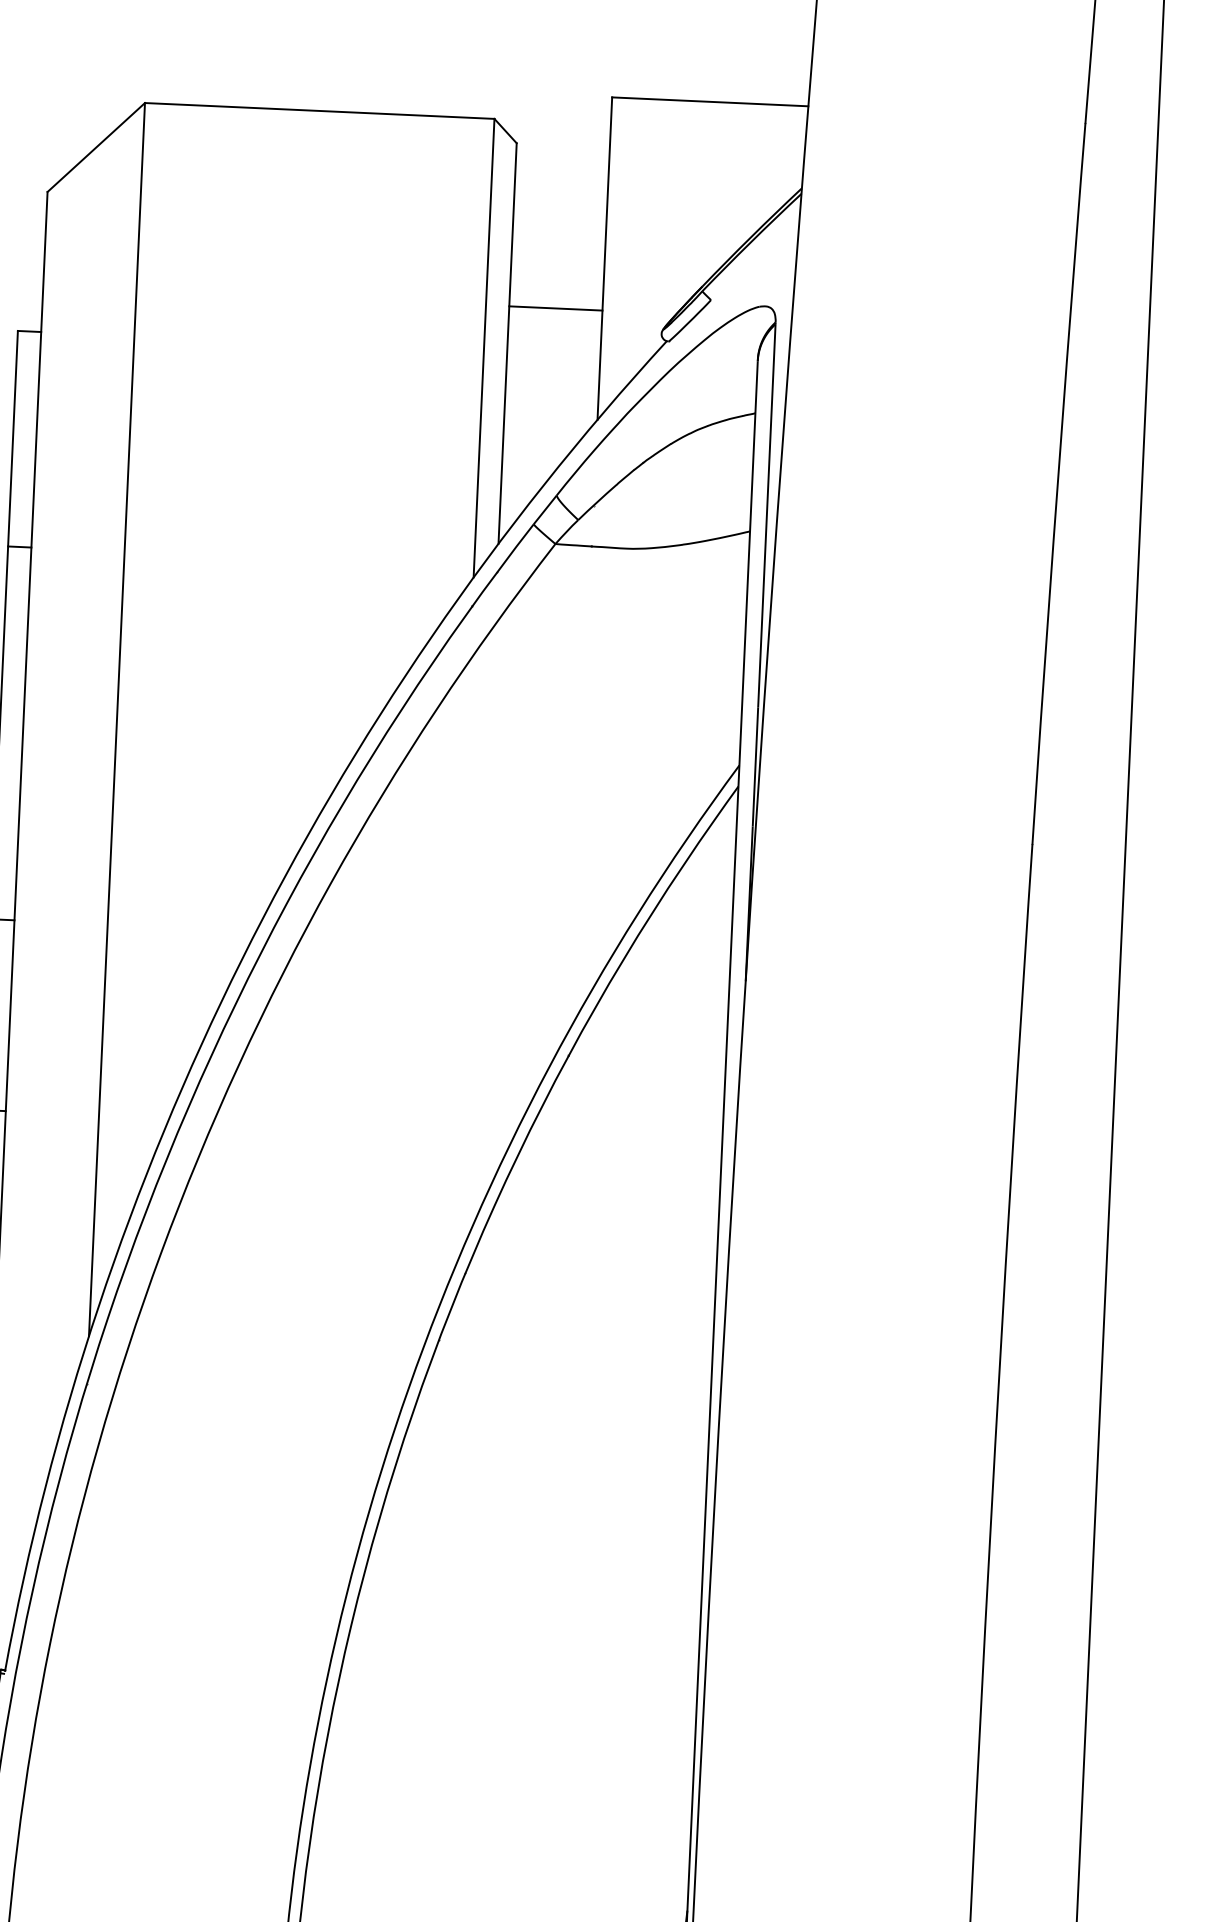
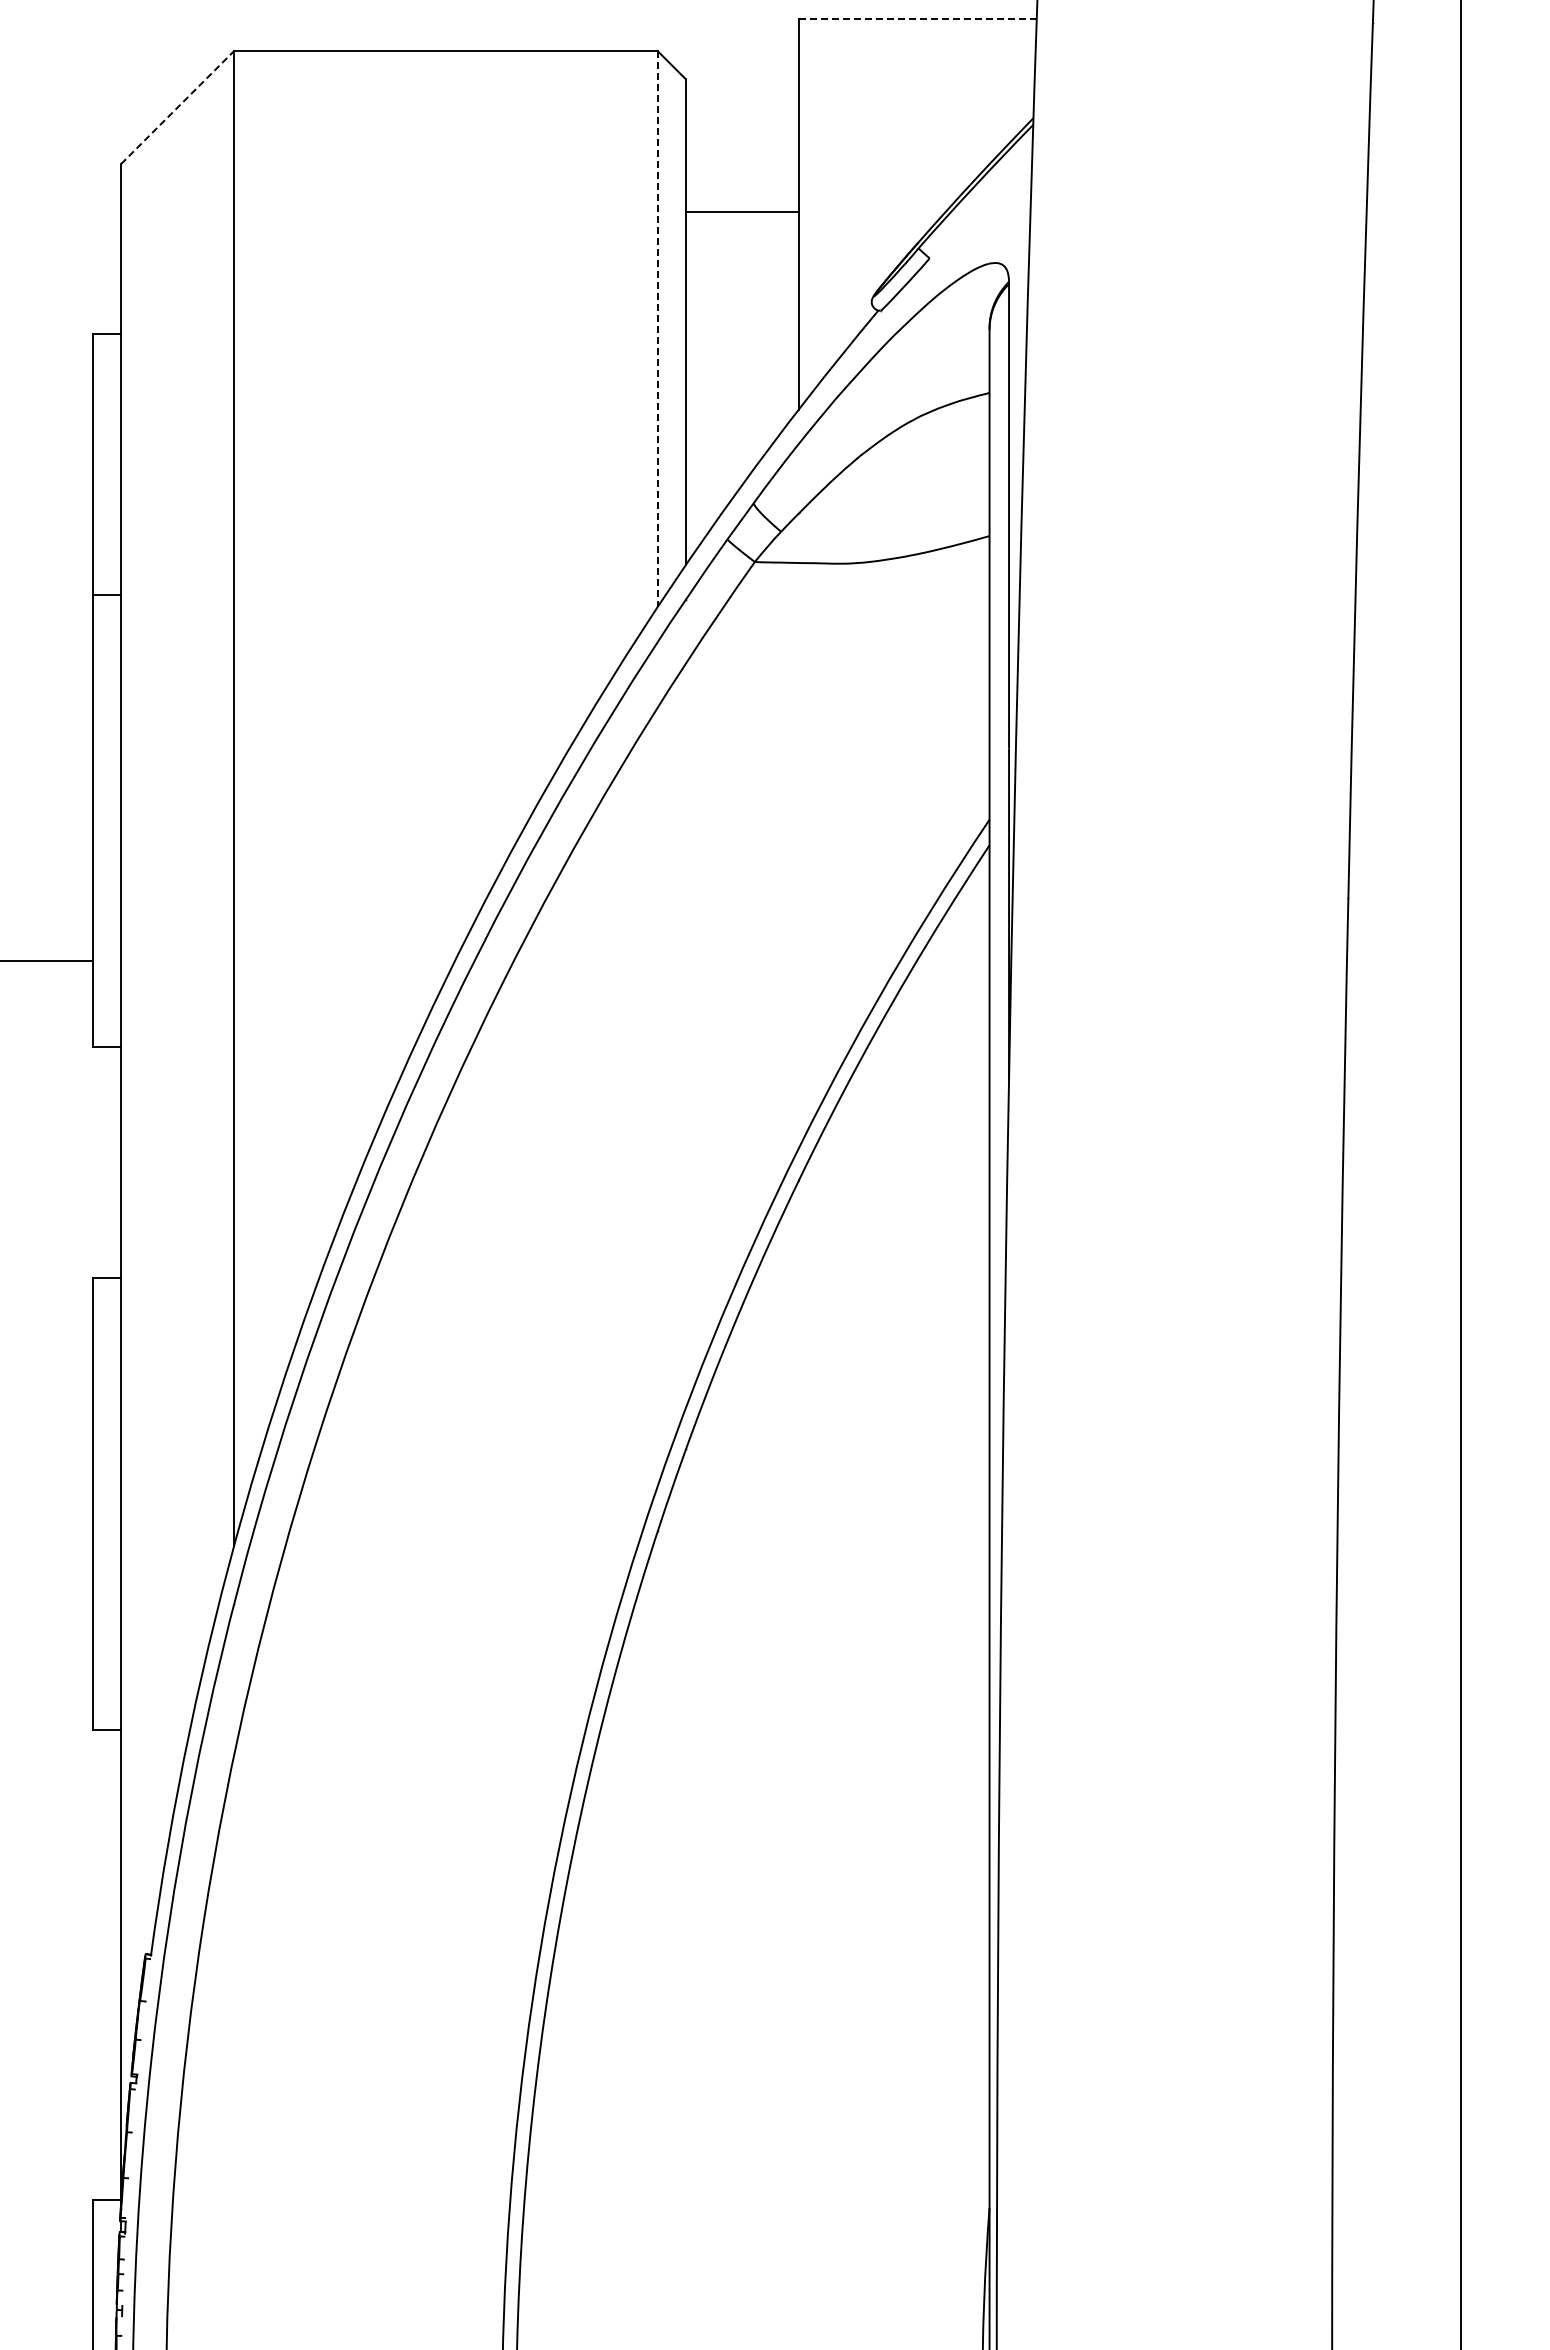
line: (710, 101) -> (917, 18), solid -> dashed
line: (96, 147) -> (177, 107), solid -> dashed
line: (555, 308) -> (741, 212), moved
line: (483, 348) -> (657, 329), solid -> dashed

